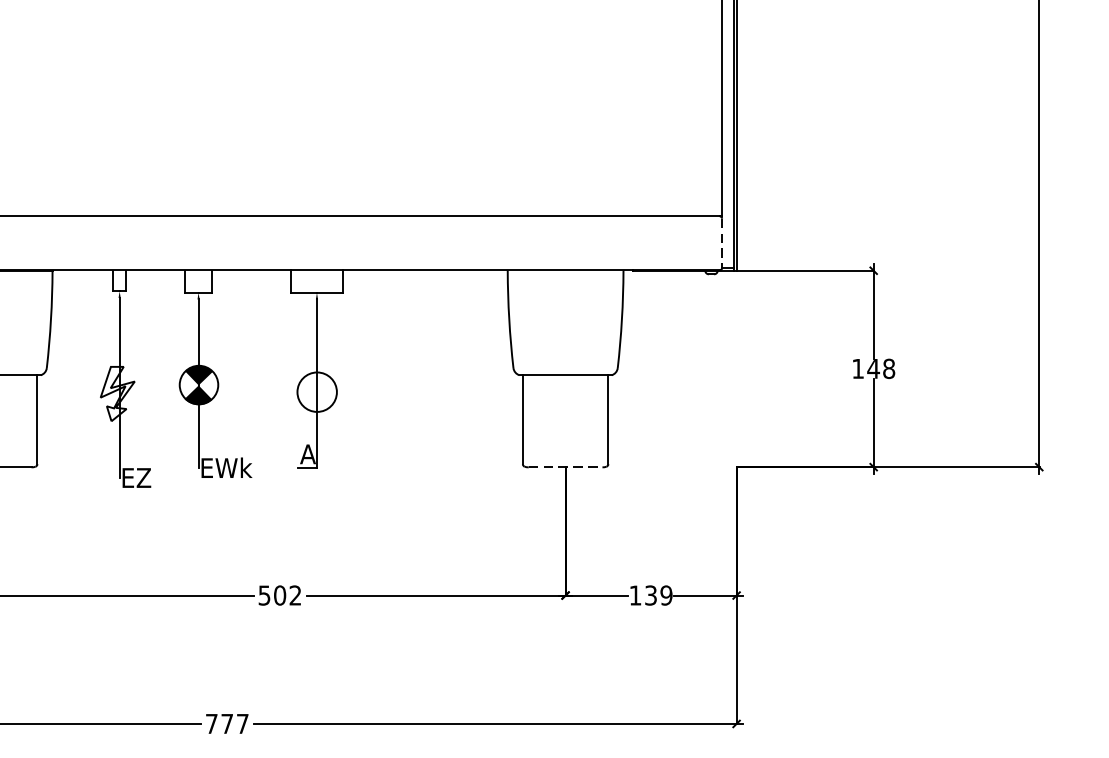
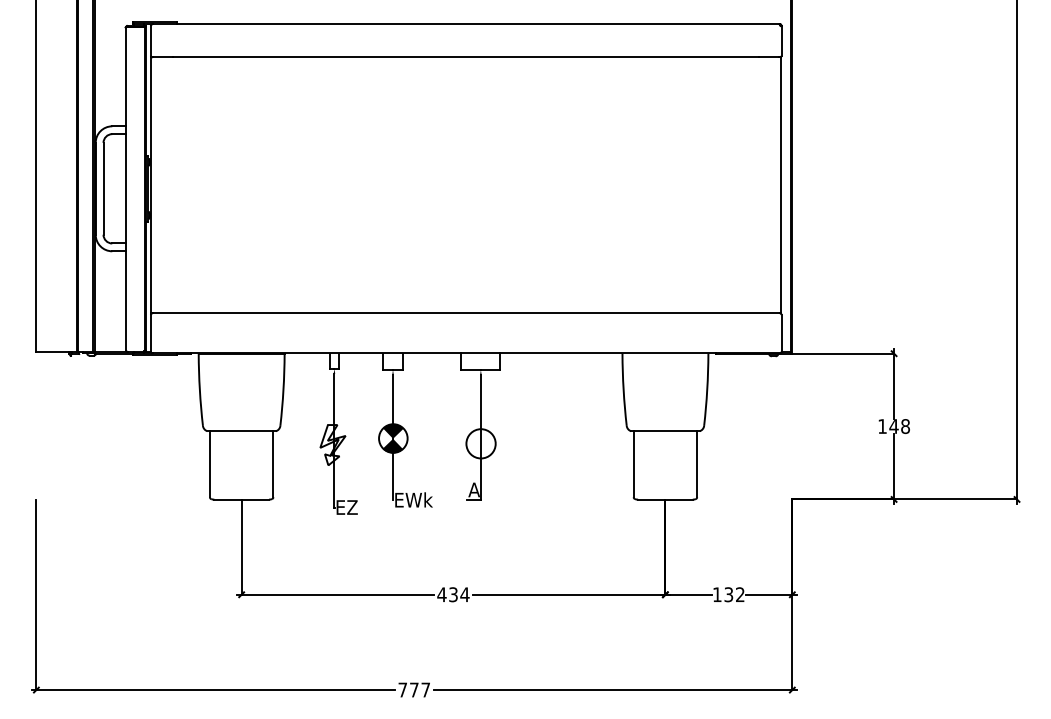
line: (721, 243) -> (781, 333), dashed -> solid
line: (565, 467) -> (665, 499), dashed -> solid
text: (280, 595) -> (453, 594), 502 -> 434
text: (665, 595) -> (739, 594), 139 -> 132

